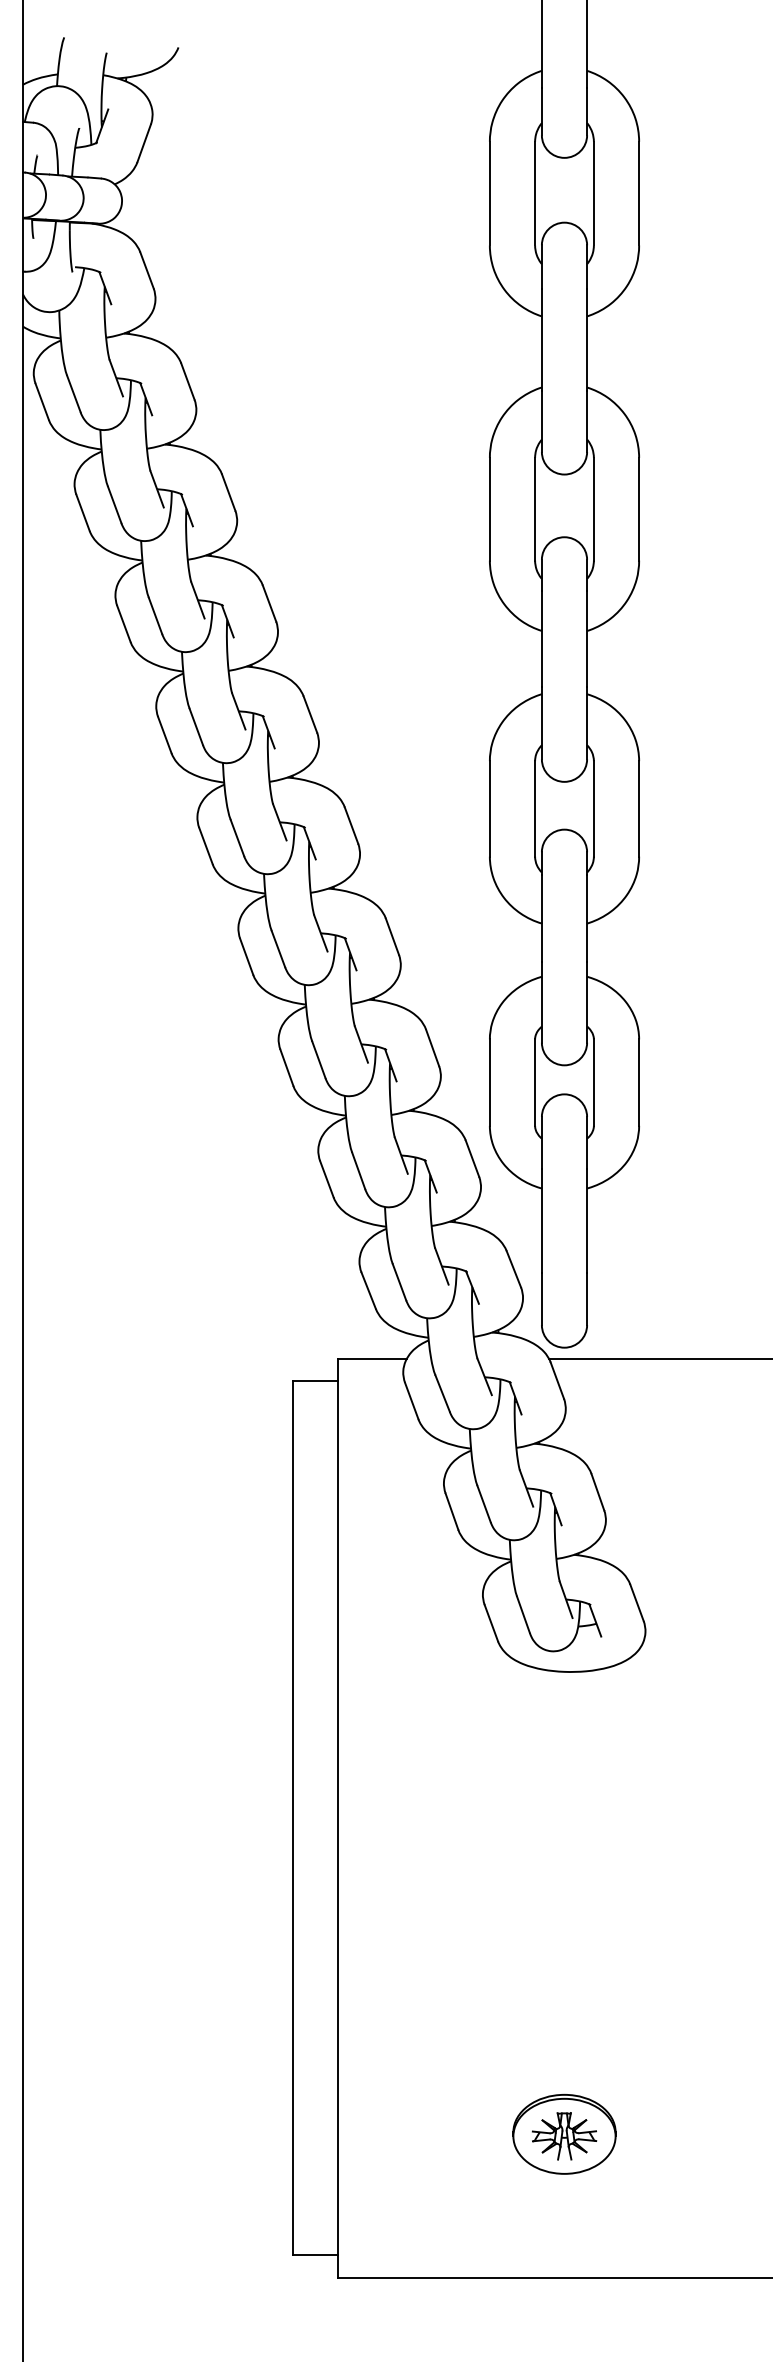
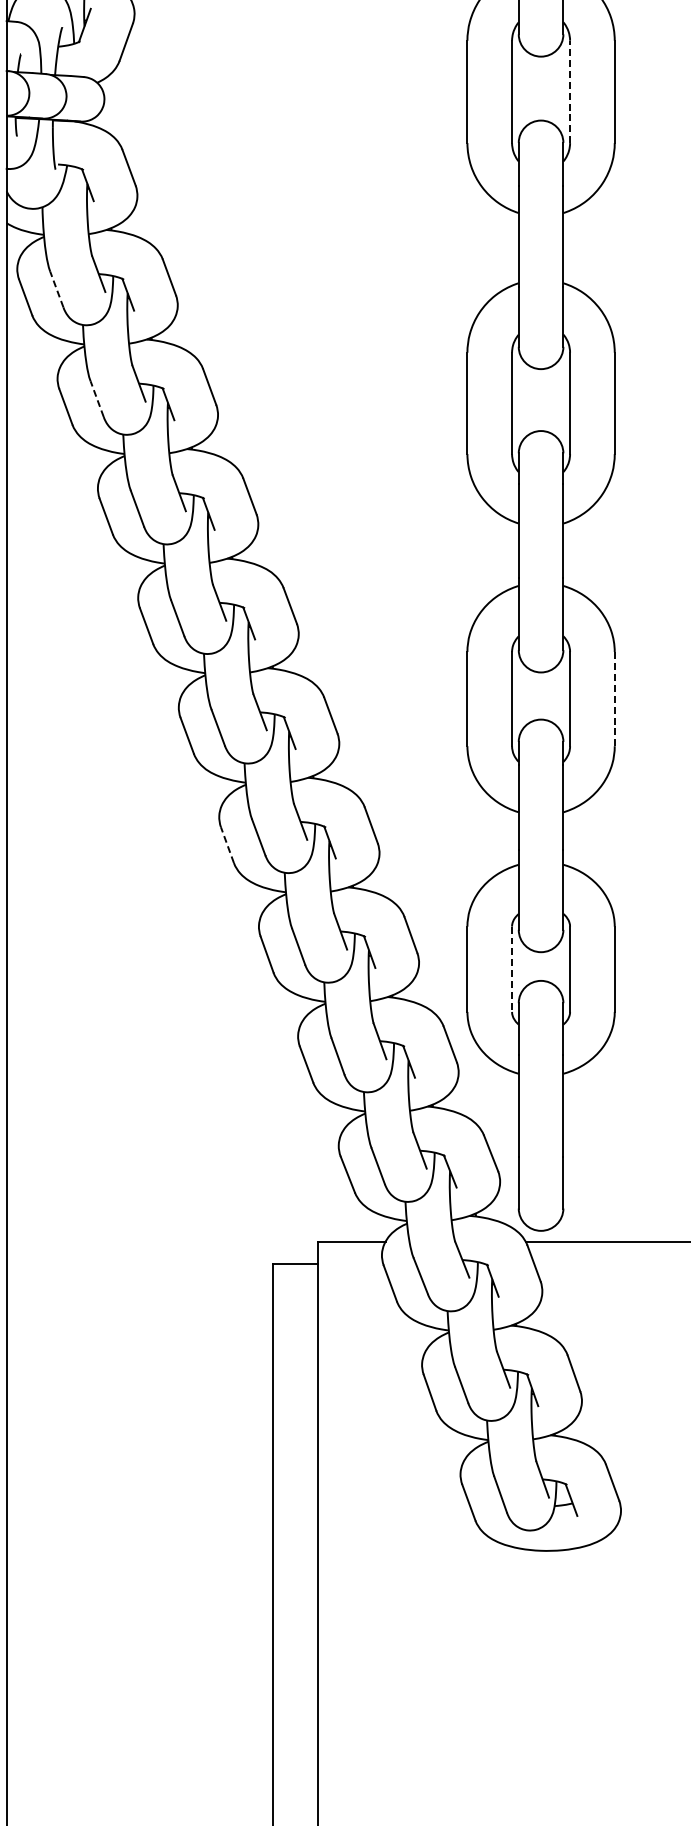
line: (593, 193) -> (569, 91), solid -> dashed
line: (73, 393) -> (56, 289), solid -> dashed
line: (114, 504) -> (96, 398), solid -> dashed
line: (639, 808) -> (615, 698), solid -> dashed
line: (246, 956) -> (227, 844), solid -> dashed
line: (535, 1083) -> (512, 970), solid -> dashed

